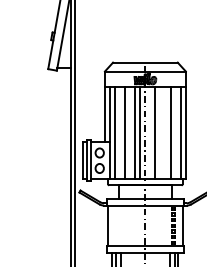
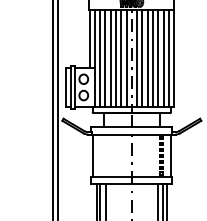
line: (120, 133) -> (105, 58), added
line: (130, 133) -> (116, 58), added
line: (150, 133) -> (137, 58), added
line: (160, 133) -> (147, 58), added
line: (165, 133) -> (152, 58), added
line: (175, 133) -> (163, 58), added

